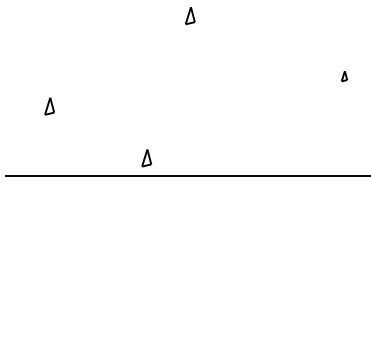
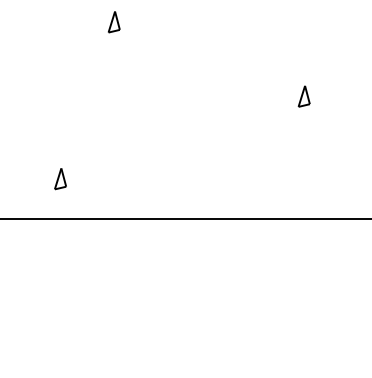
part: (344, 76) -> (304, 96), size x1.67
part: (146, 158) -> (60, 179), moved

